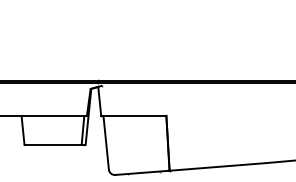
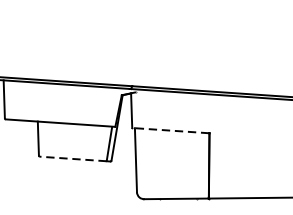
line: (133, 115) -> (170, 130), solid -> dashed
line: (52, 145) -> (72, 159), solid -> dashed

